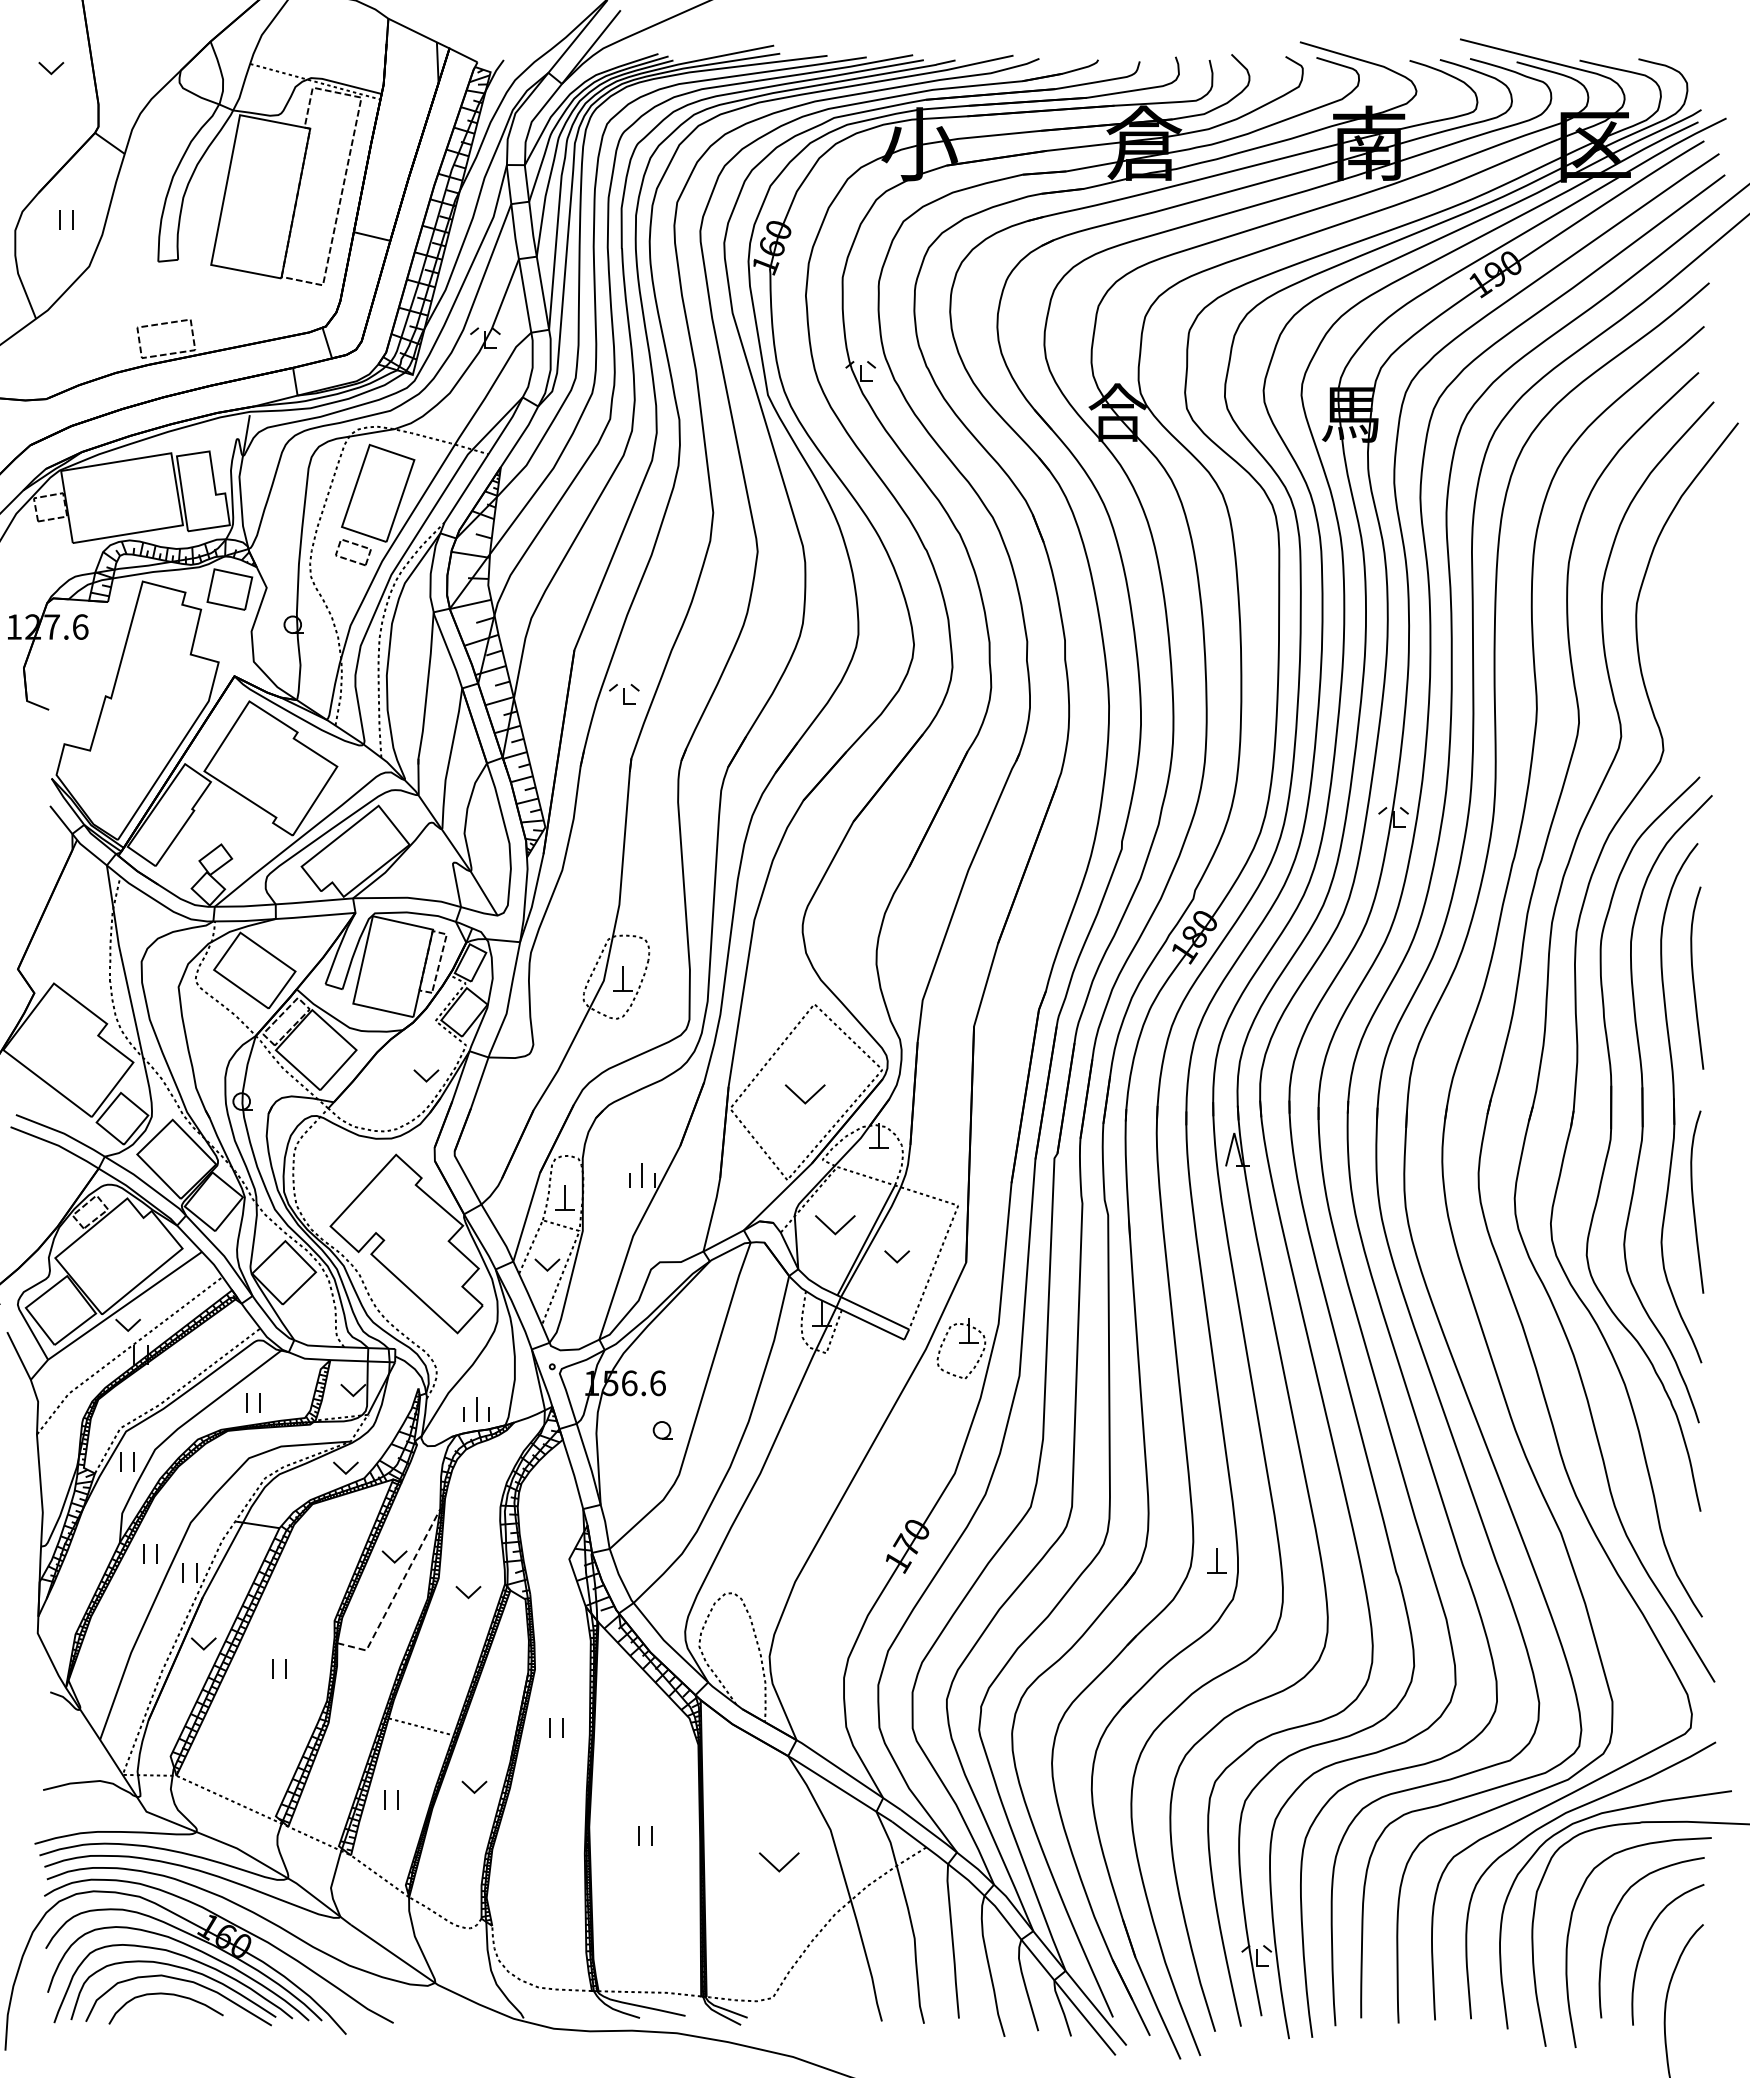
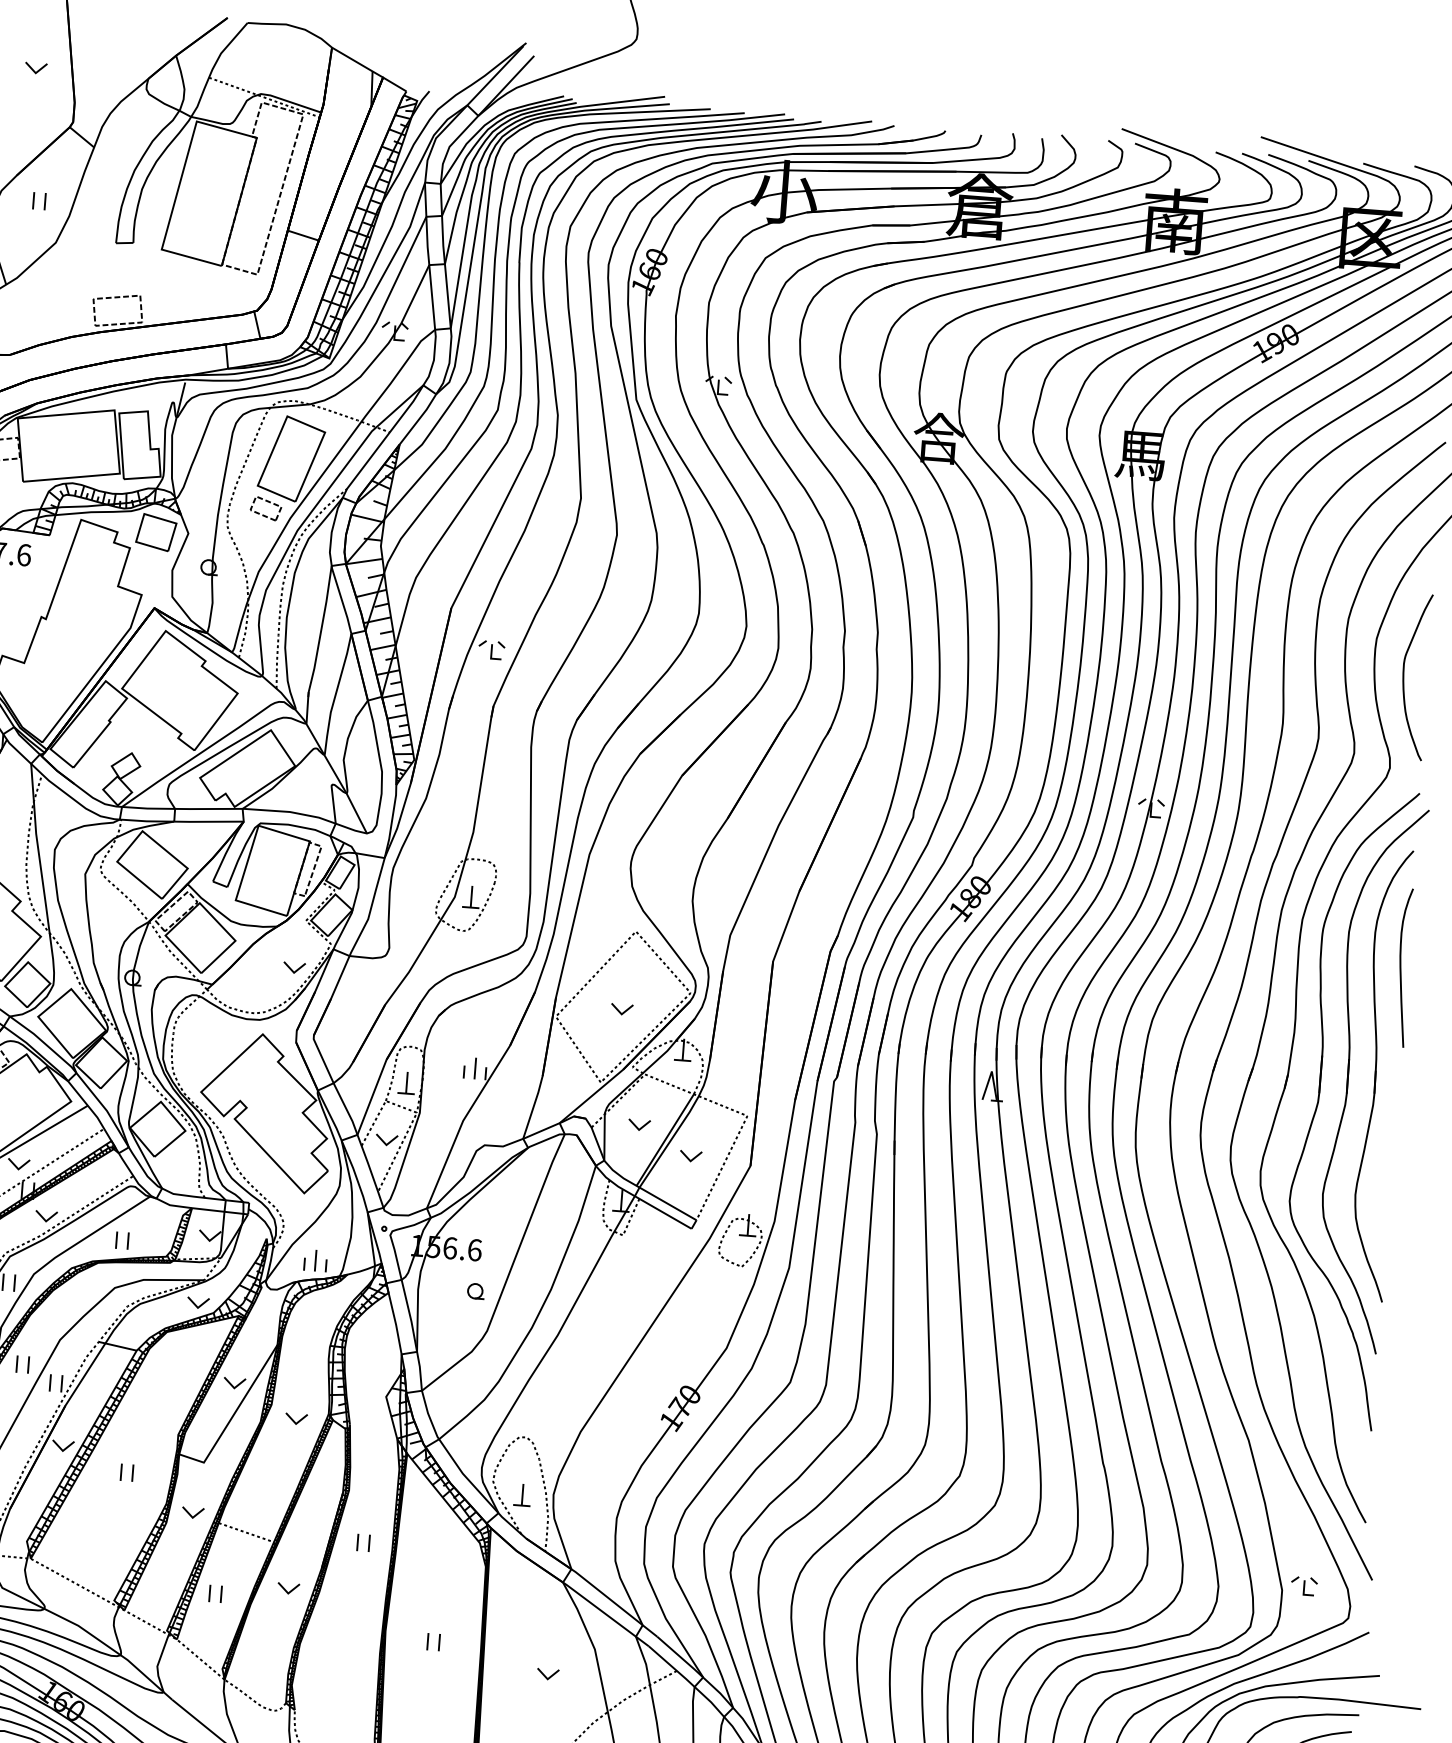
curve: (1671, 643) -> (1404, 675), added
part: (805, 1094) -> (622, 1009), size x0.62
curve: (1694, 1203) -> (1386, 1163), removed
part: (835, 1225) -> (639, 1125), size x0.62
part: (164, 1382) -> (46, 1216), added
part: (1216, 1560) -> (522, 1494), moved
line: (396, 1593) -> (233, 1415), dashed -> solid
part: (1637, 1694) -> (1304, 1585), added
part: (358, 1708) -> (193, 1512), added
part: (778, 1862) -> (547, 1674), size x0.62

